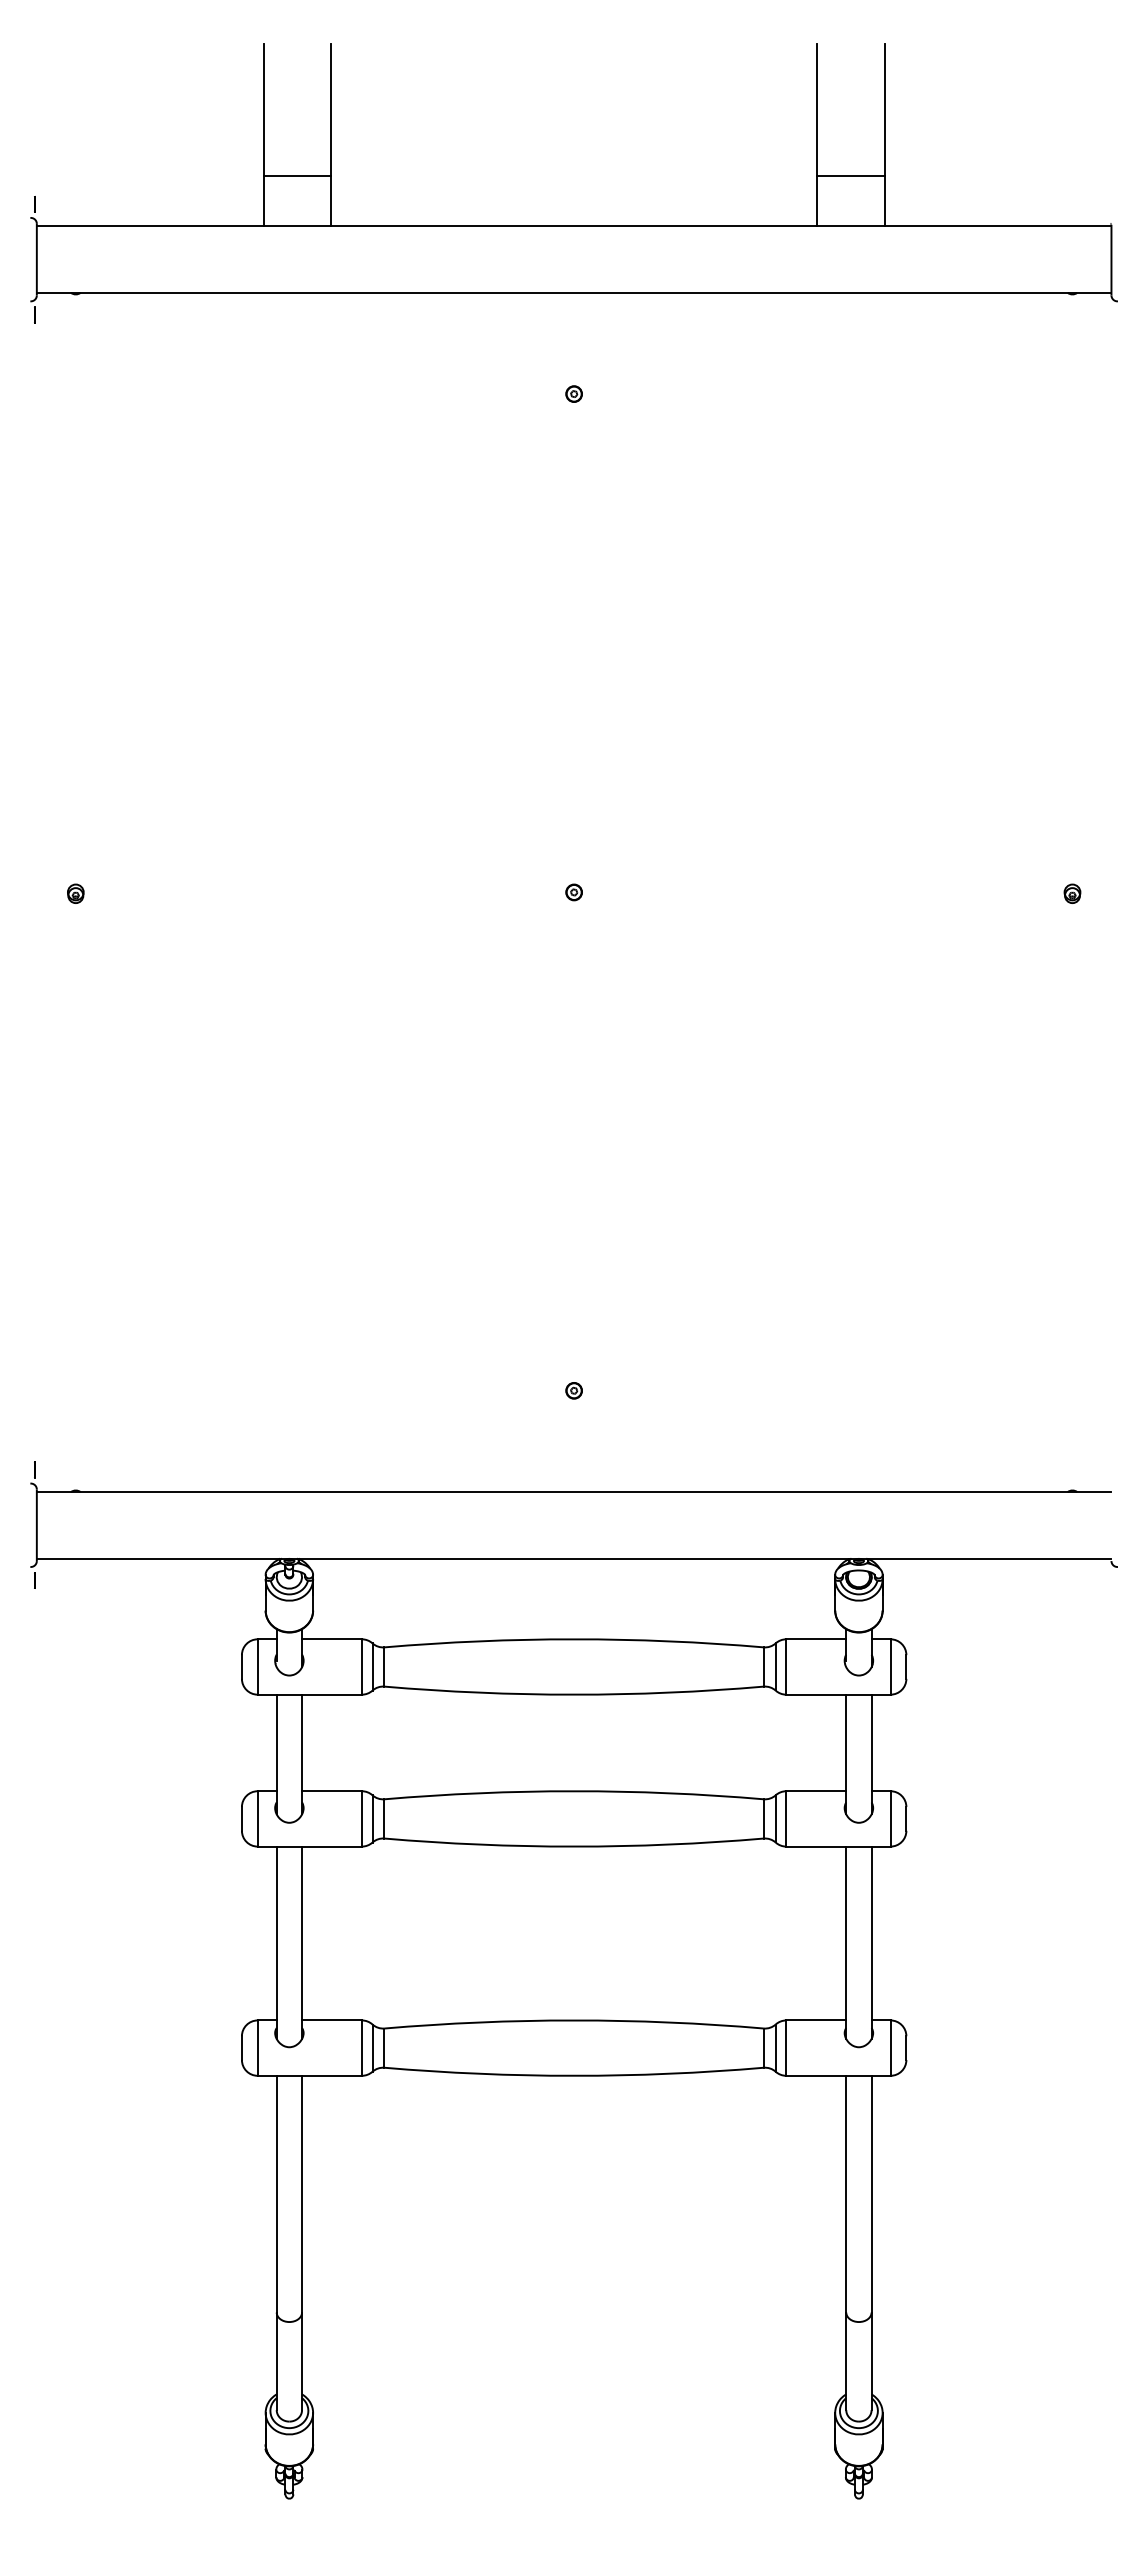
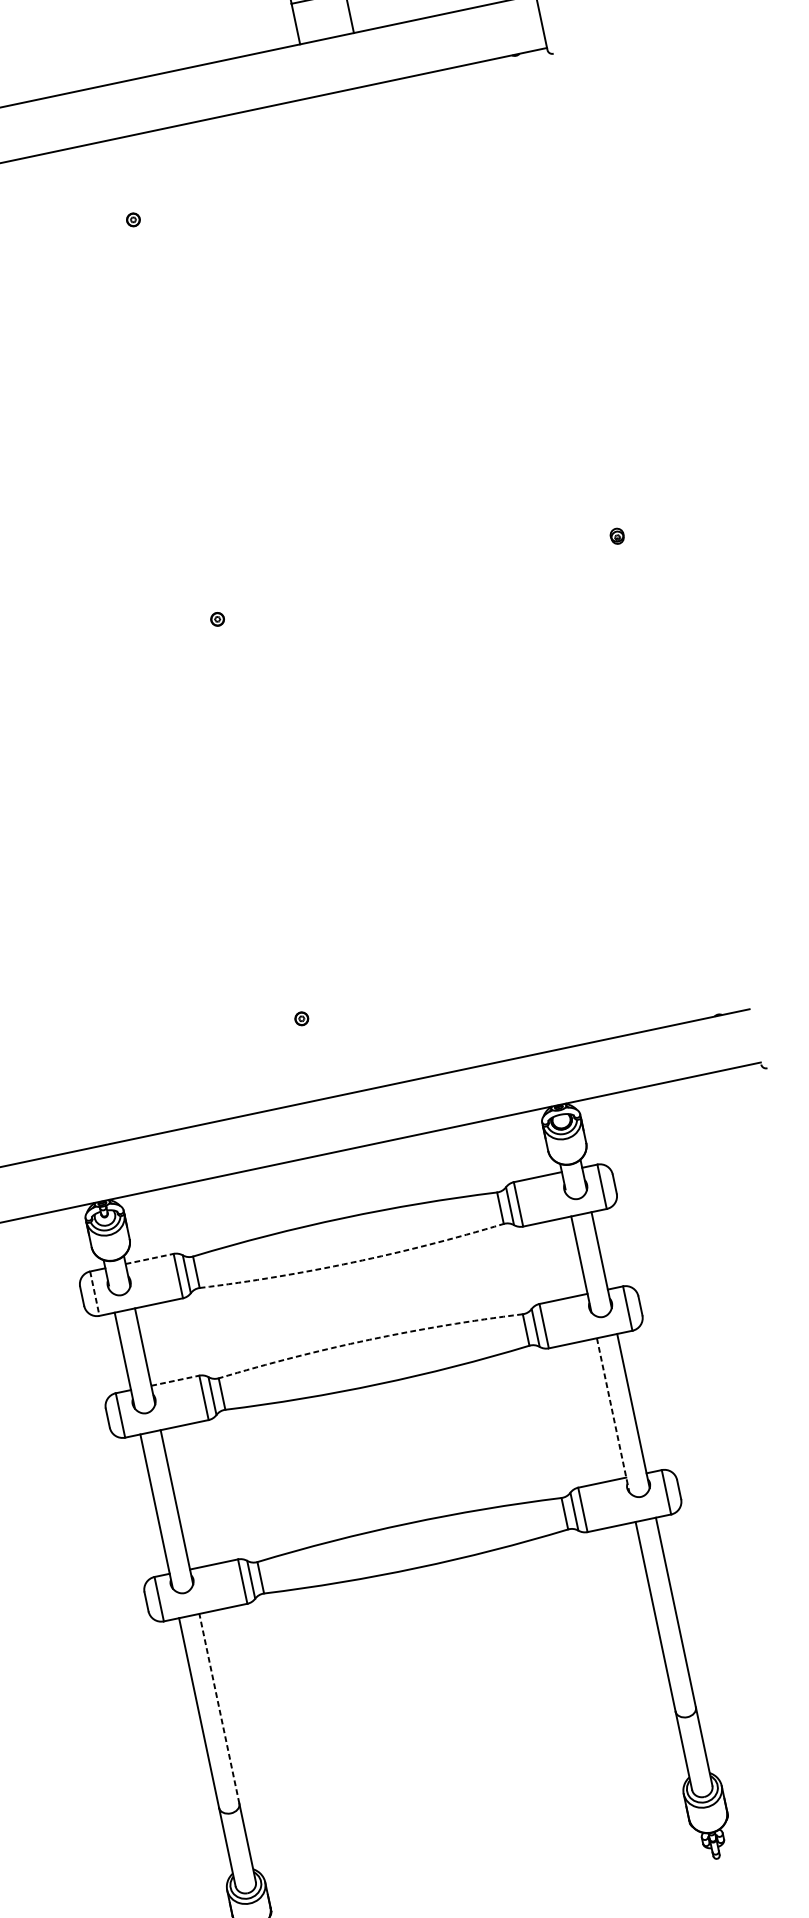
line: (331, 1639) -> (149, 1259), solid -> dashed
line: (257, 1667) -> (94, 1294), solid -> dashed
arc: (574, 1694) -> (353, 1262), solid -> dashed
line: (331, 1791) -> (174, 1381), solid -> dashed
arc: (574, 1791) -> (369, 1339), solid -> dashed
line: (846, 1943) -> (613, 1415), solid -> dashed
line: (302, 2193) -> (219, 1708), solid -> dashed

